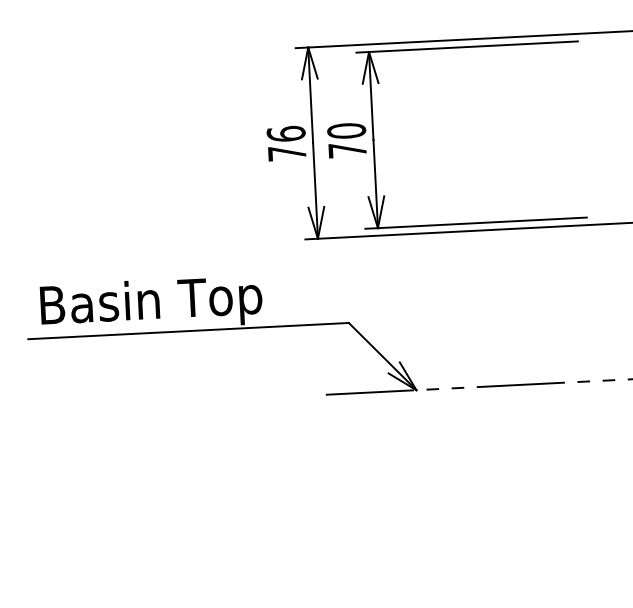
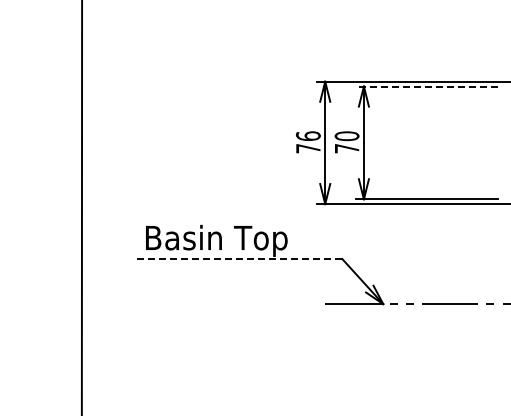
line: (466, 47) -> (426, 86), solid -> dashed
line: (188, 330) -> (239, 258), solid -> dashed

